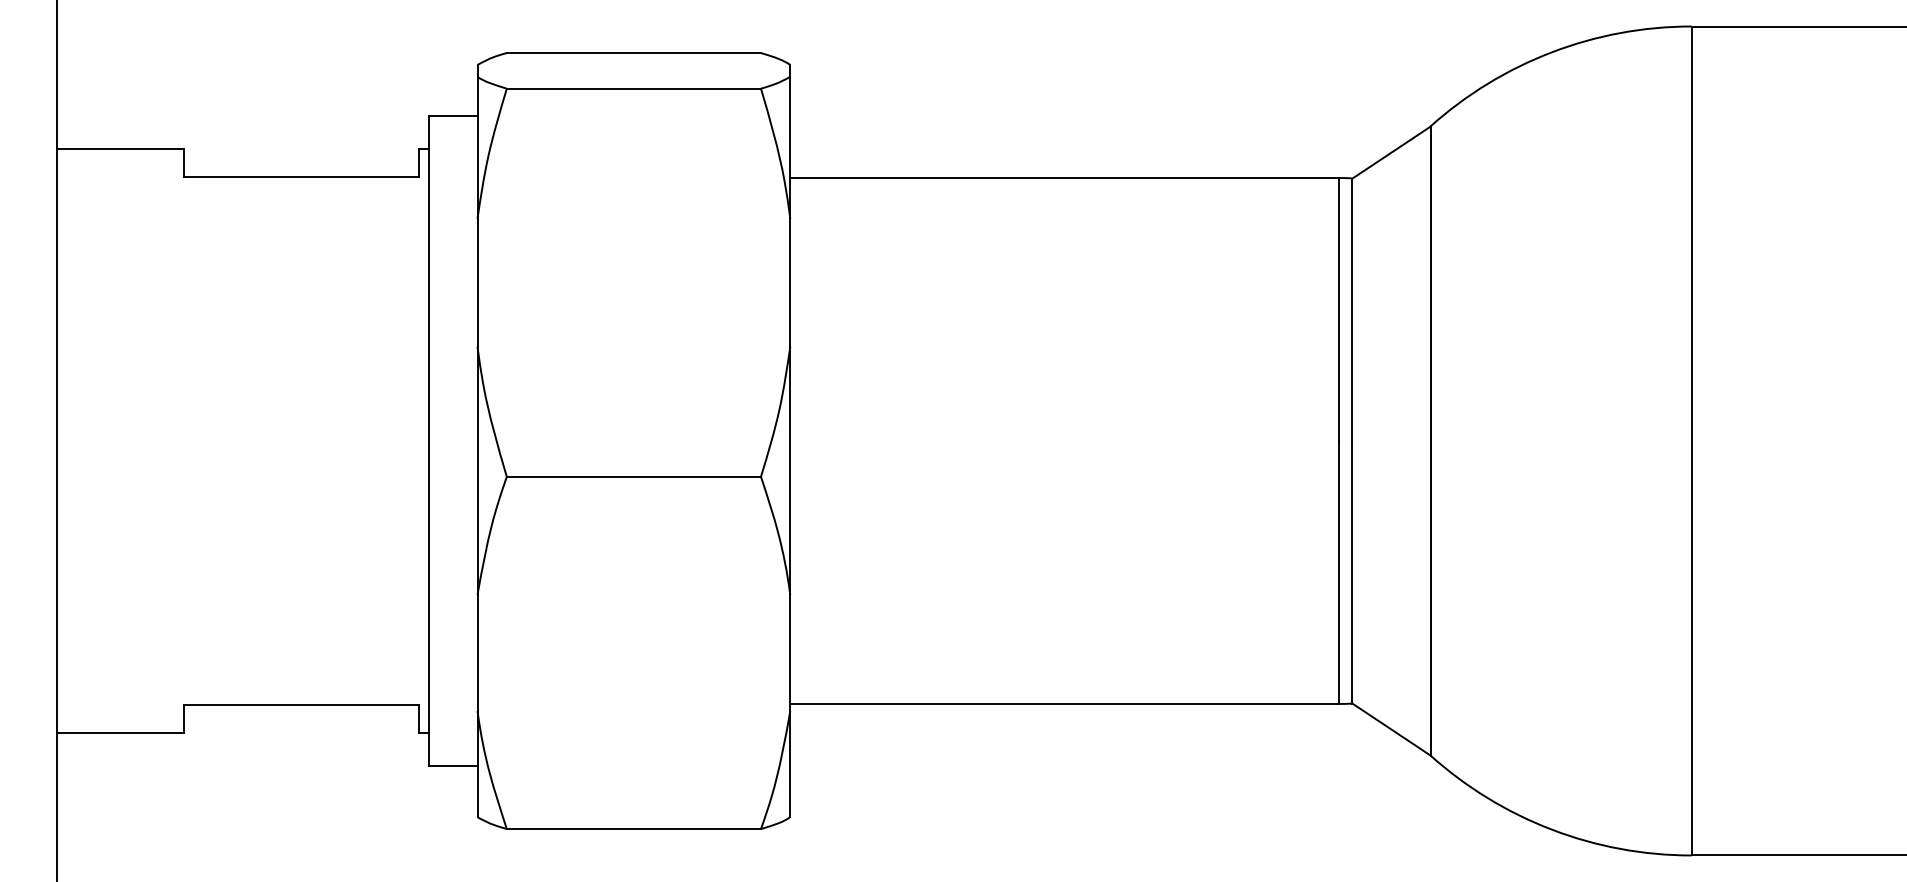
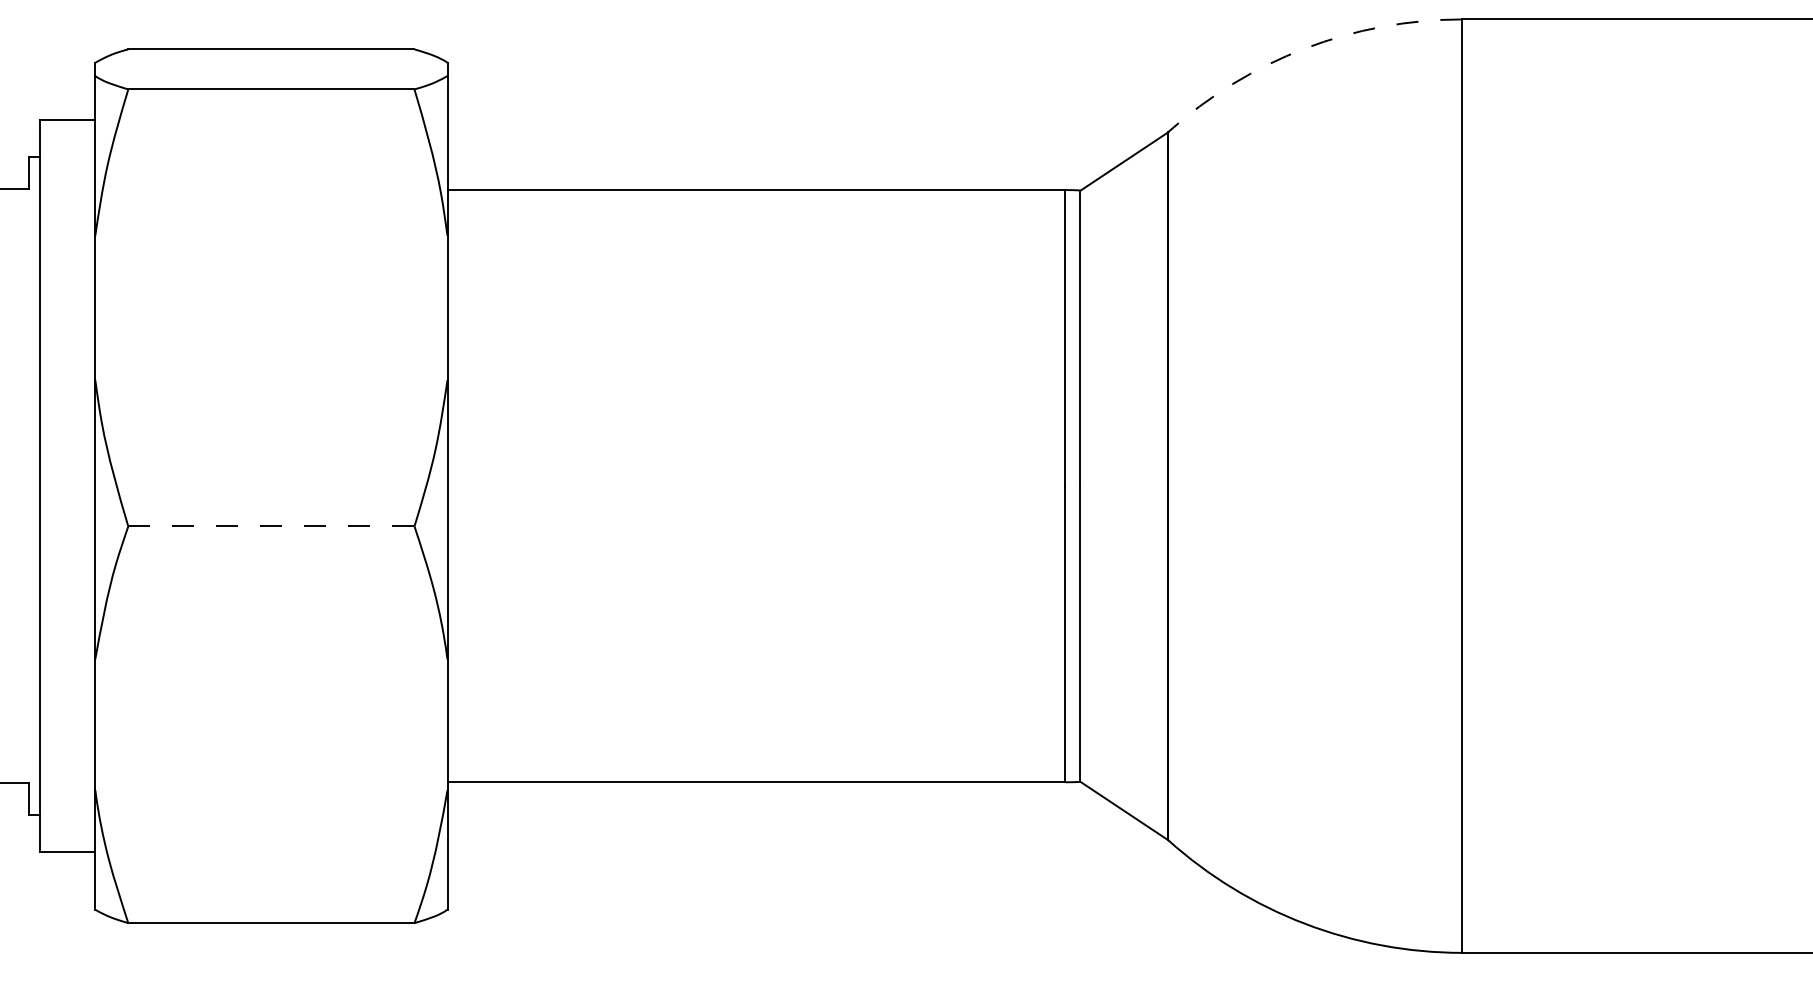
arc: (1551, 52) -> (1304, 48), solid -> dashed
line: (633, 476) -> (270, 526), solid -> dashed

